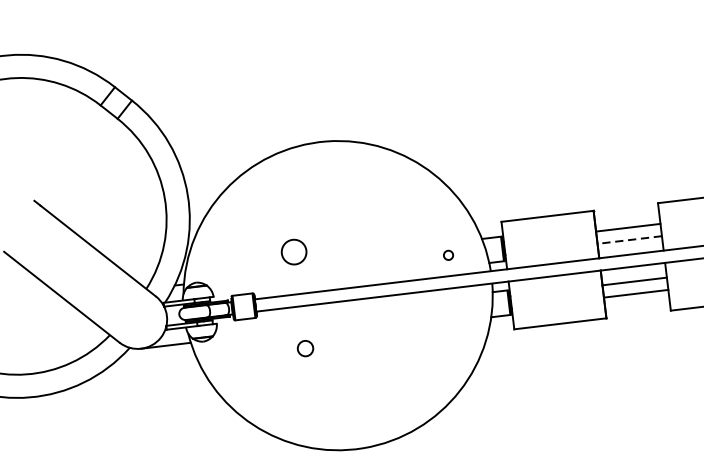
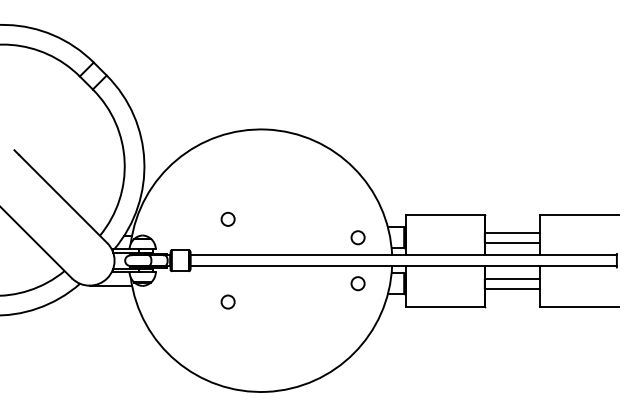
line: (629, 240) -> (512, 243), dashed -> solid
circle: (293, 250) -> (227, 218), size x0.62
circle: (447, 255) -> (357, 237), size x1.67
circle: (454, 308) -> (357, 283), added

